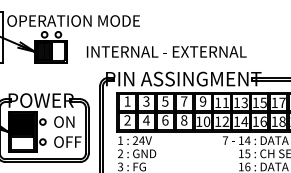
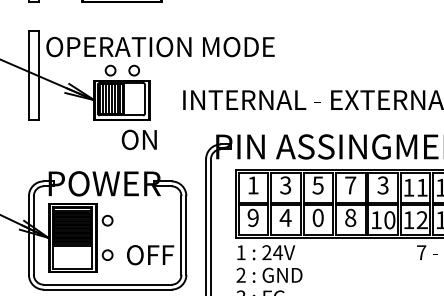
text: (202, 101) -> (382, 185), 9 -> 3
text: (127, 120) -> (253, 218), 2 -> 9
text: (165, 120) -> (318, 218), 6 -> 0
text: (64, 121) -> (139, 138), moved

